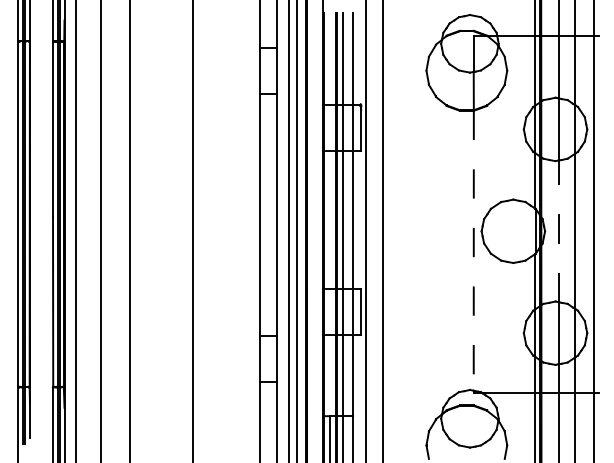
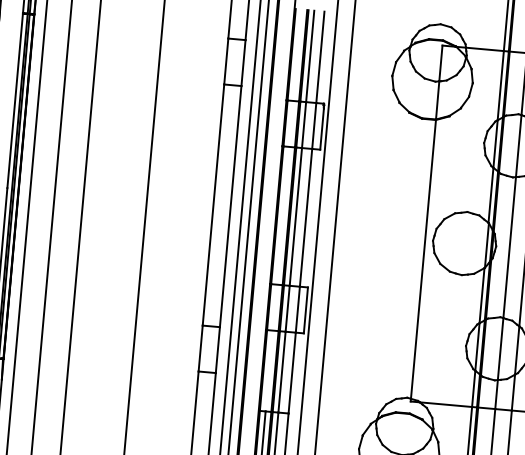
line: (558, 231) -> (509, 247), dashed -> solid
line: (473, 250) -> (423, 259), dashed -> solid

